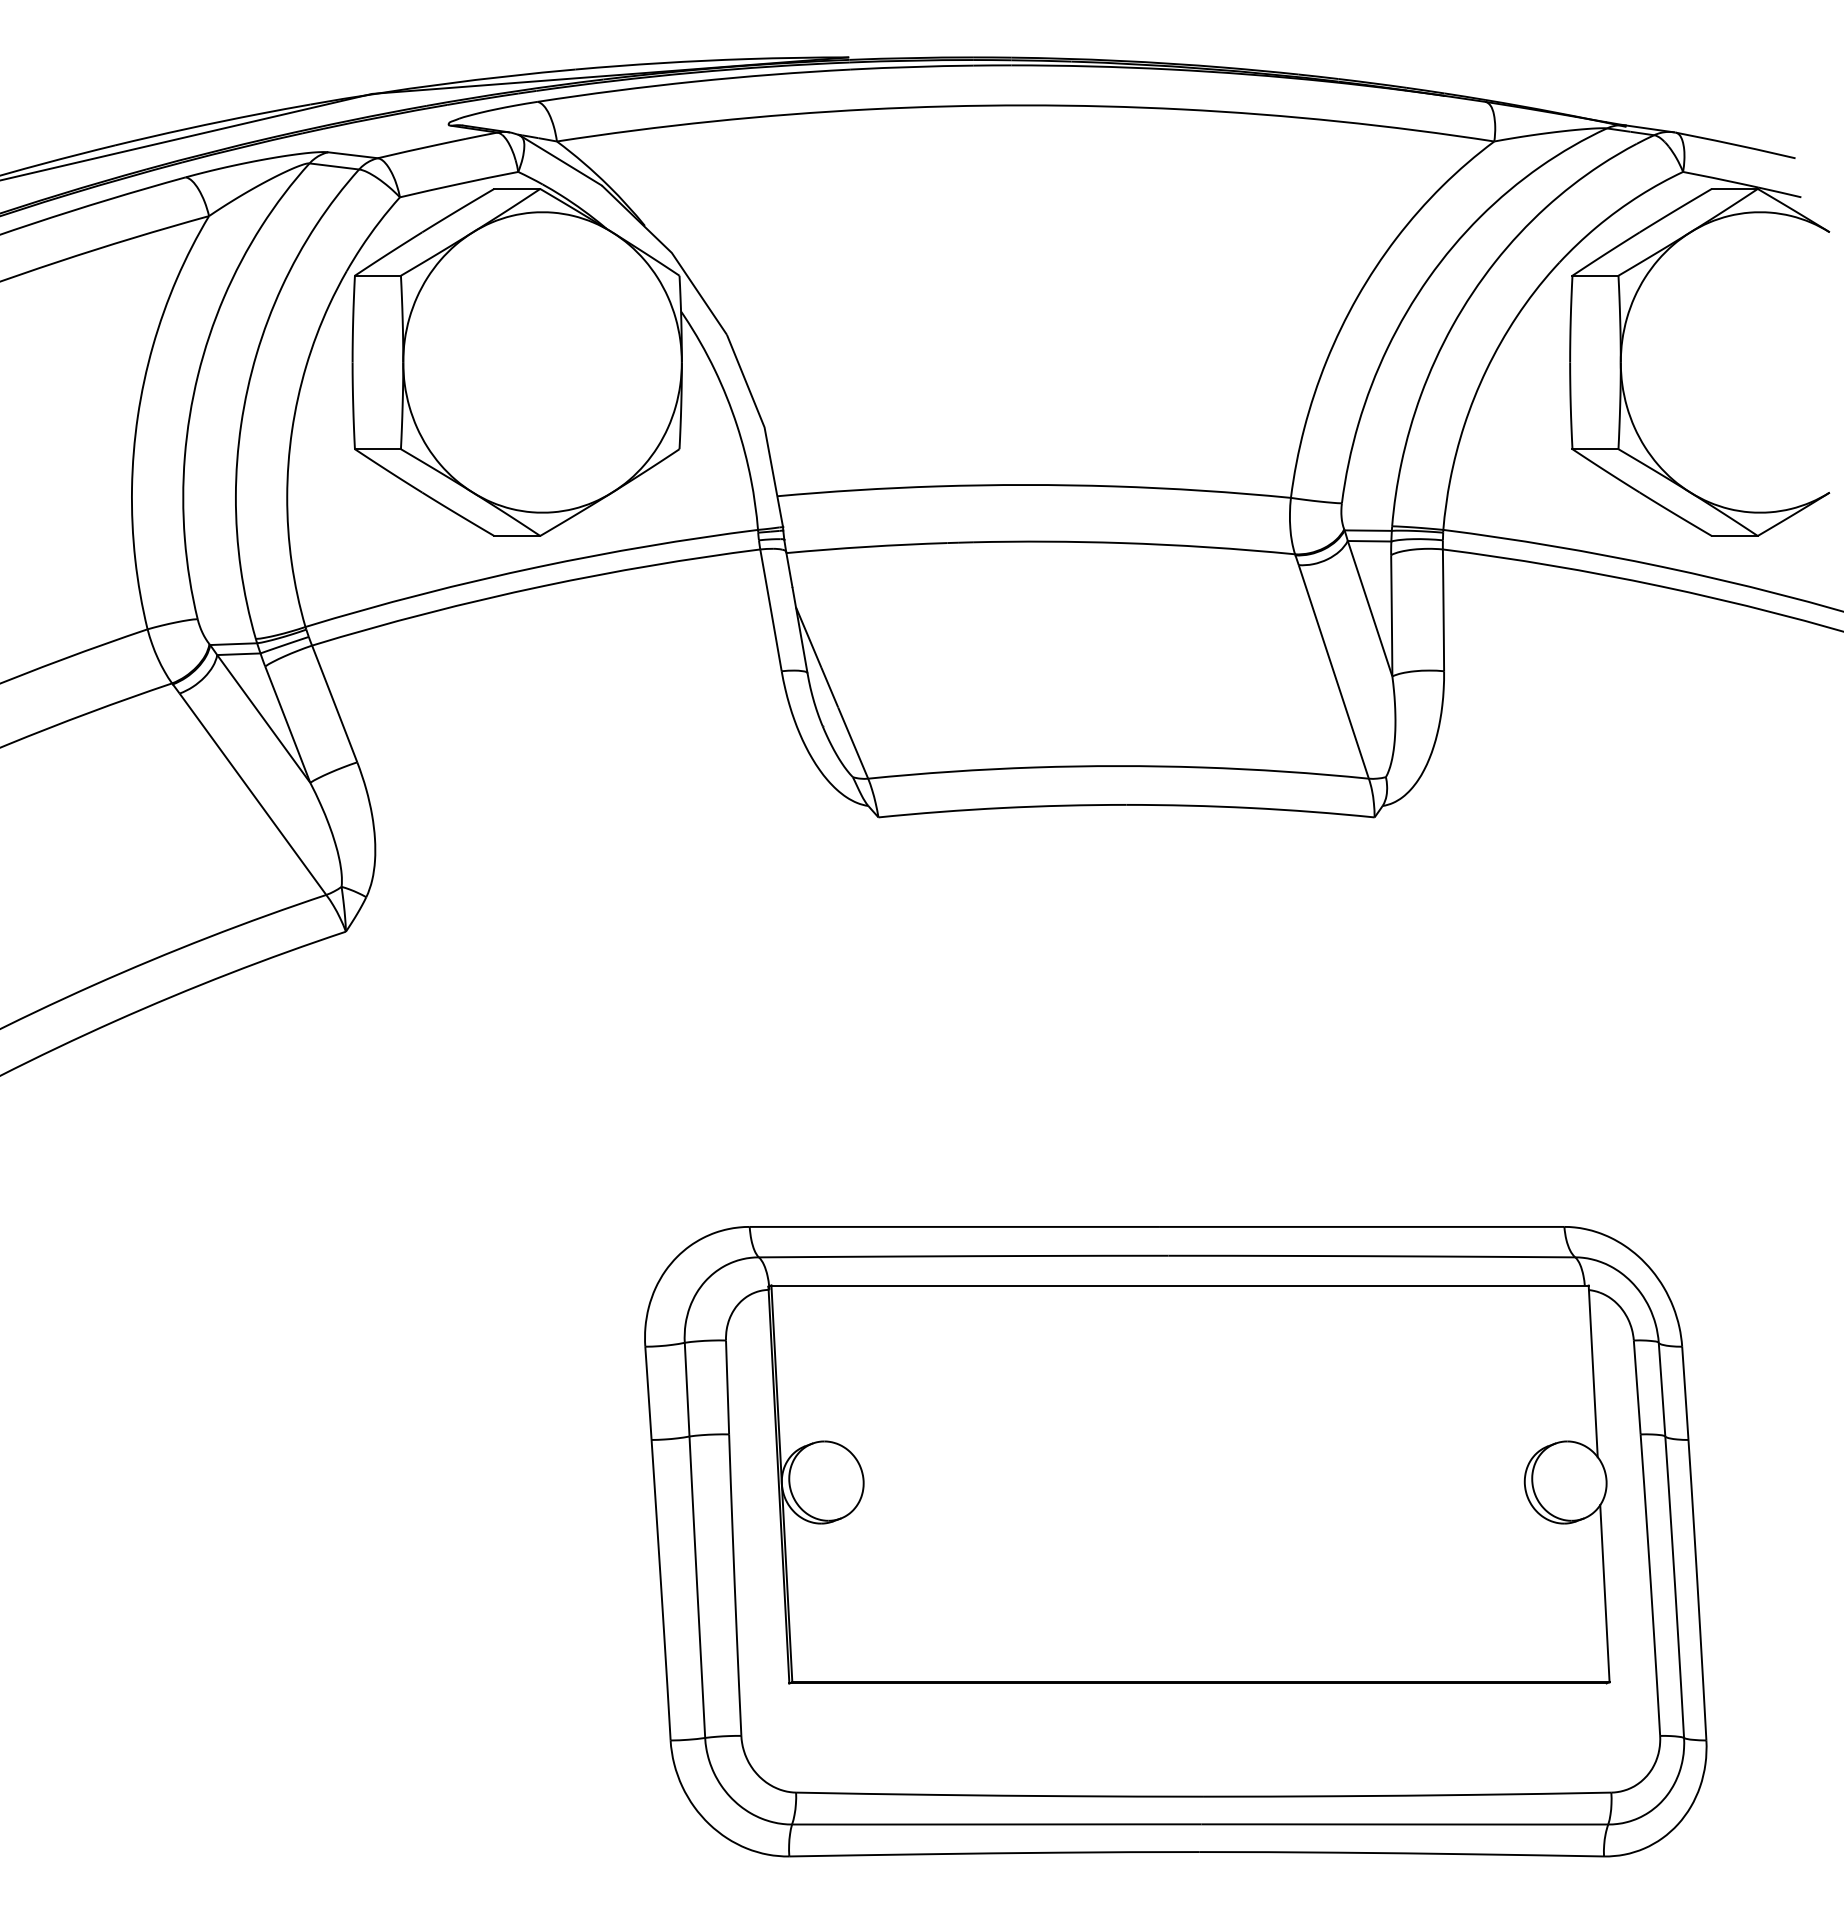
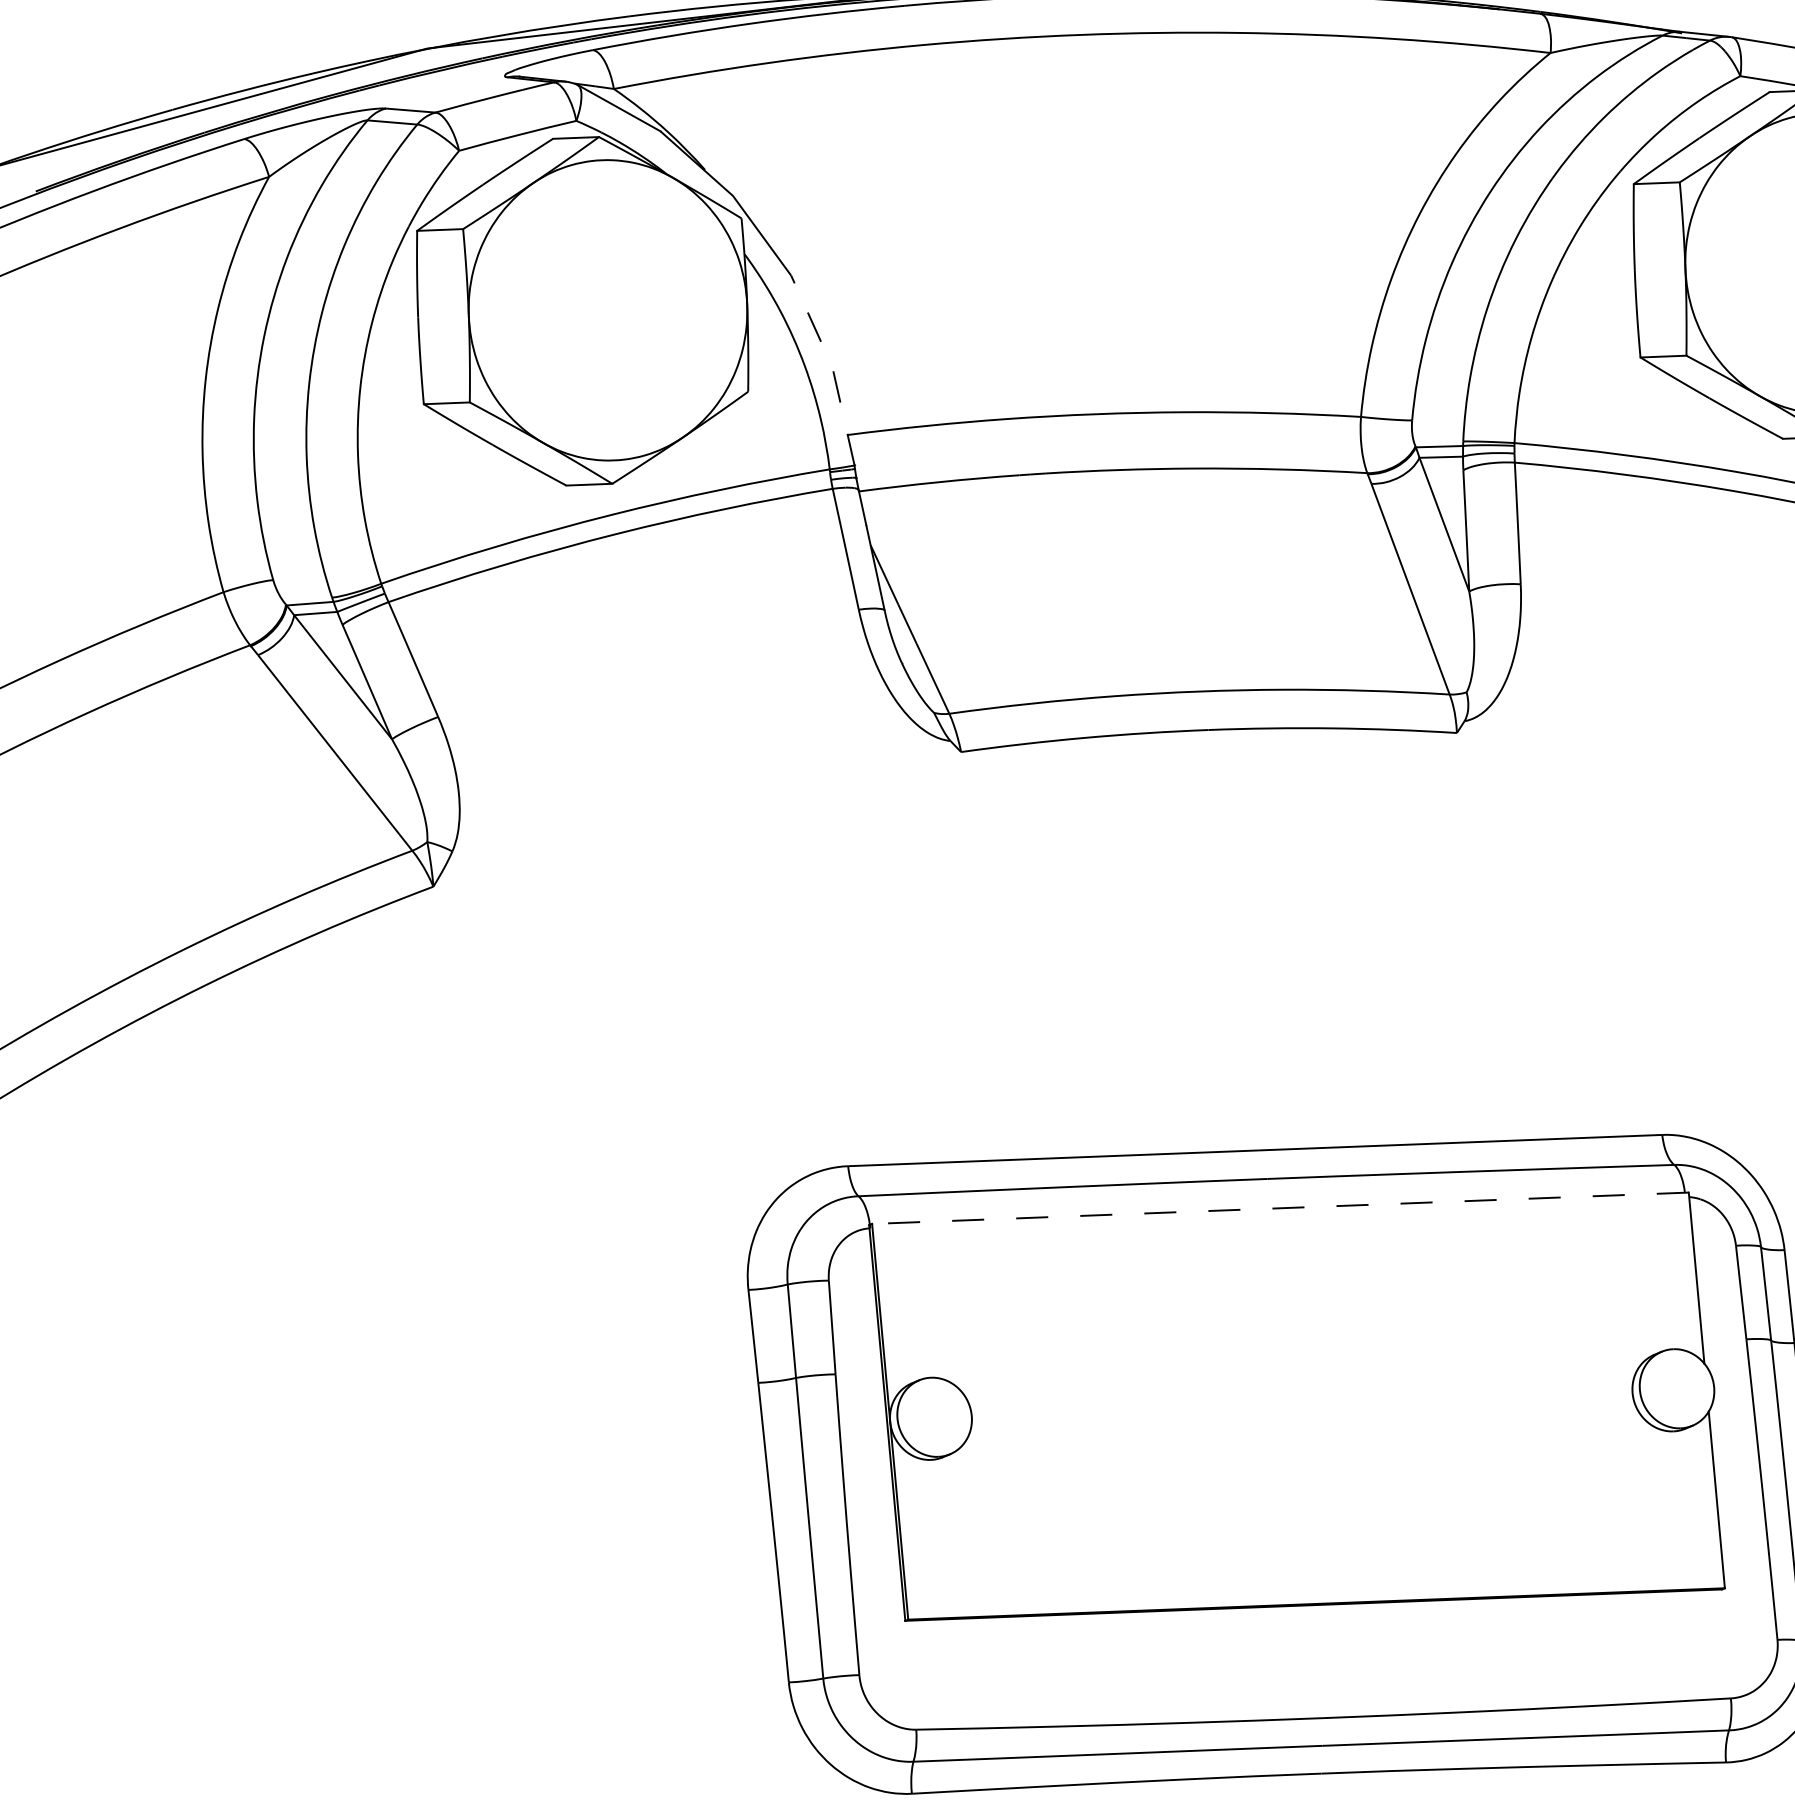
line: (764, 427) -> (832, 366), solid -> dashed
line: (1180, 1285) -> (1280, 1208), solid -> dashed

